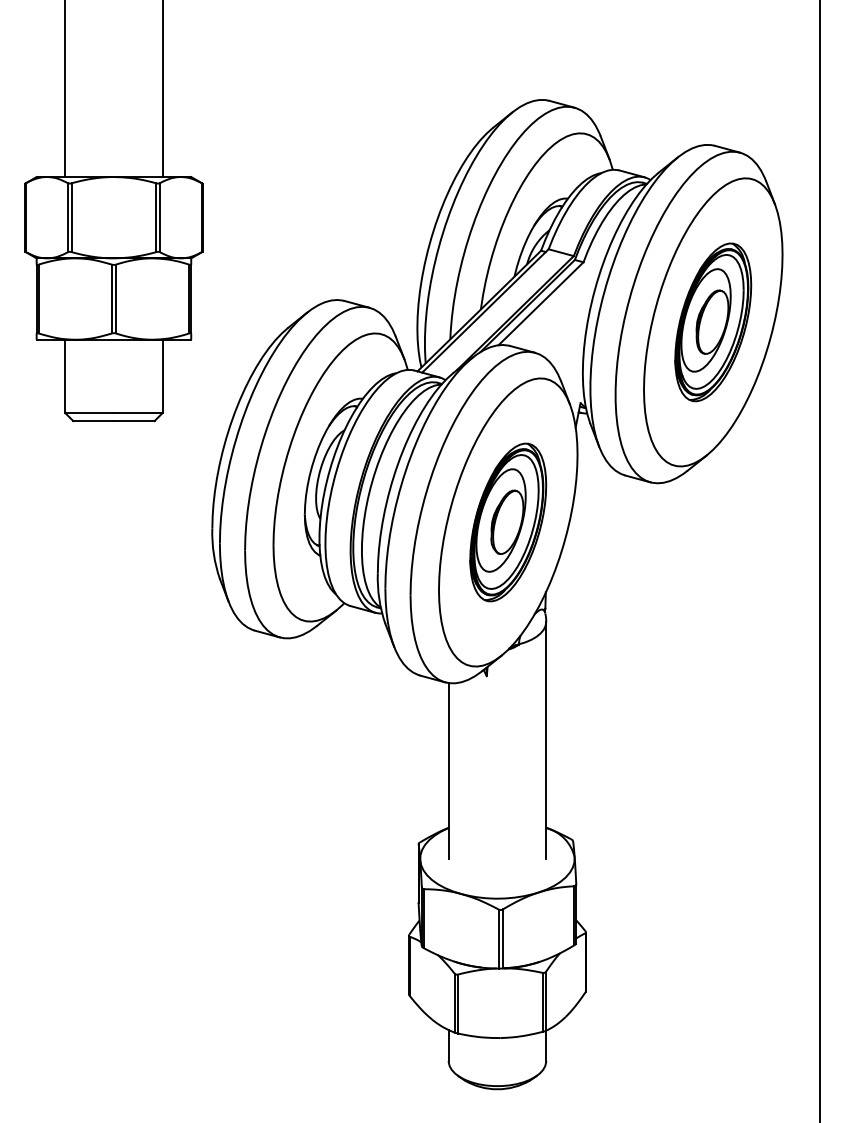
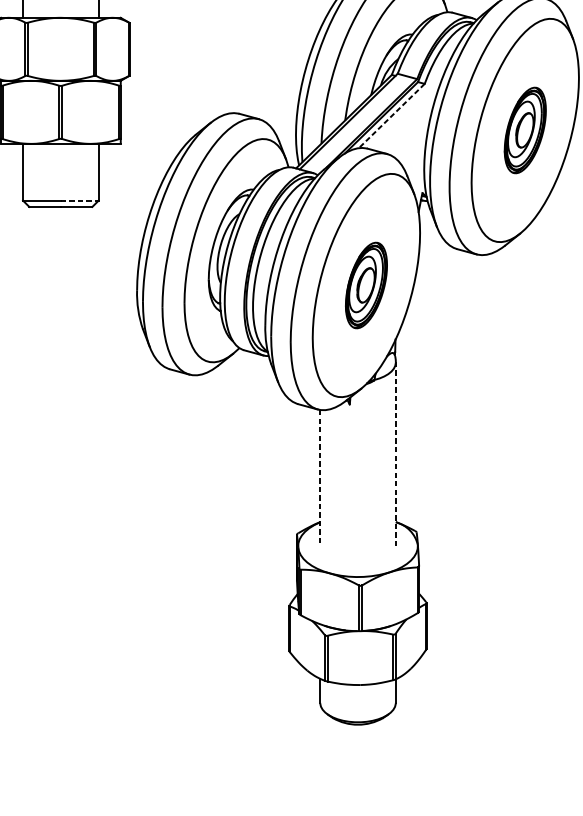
line: (540, 304) -> (391, 116), solid -> dashed
part: (713, 322) -> (525, 130), size x0.7
line: (138, 412) -> (79, 200), solid -> dashed
part: (508, 522) -> (366, 285), size x0.7
line: (546, 740) -> (396, 454), solid -> dashed
line: (448, 770) -> (320, 477), solid -> dashed

